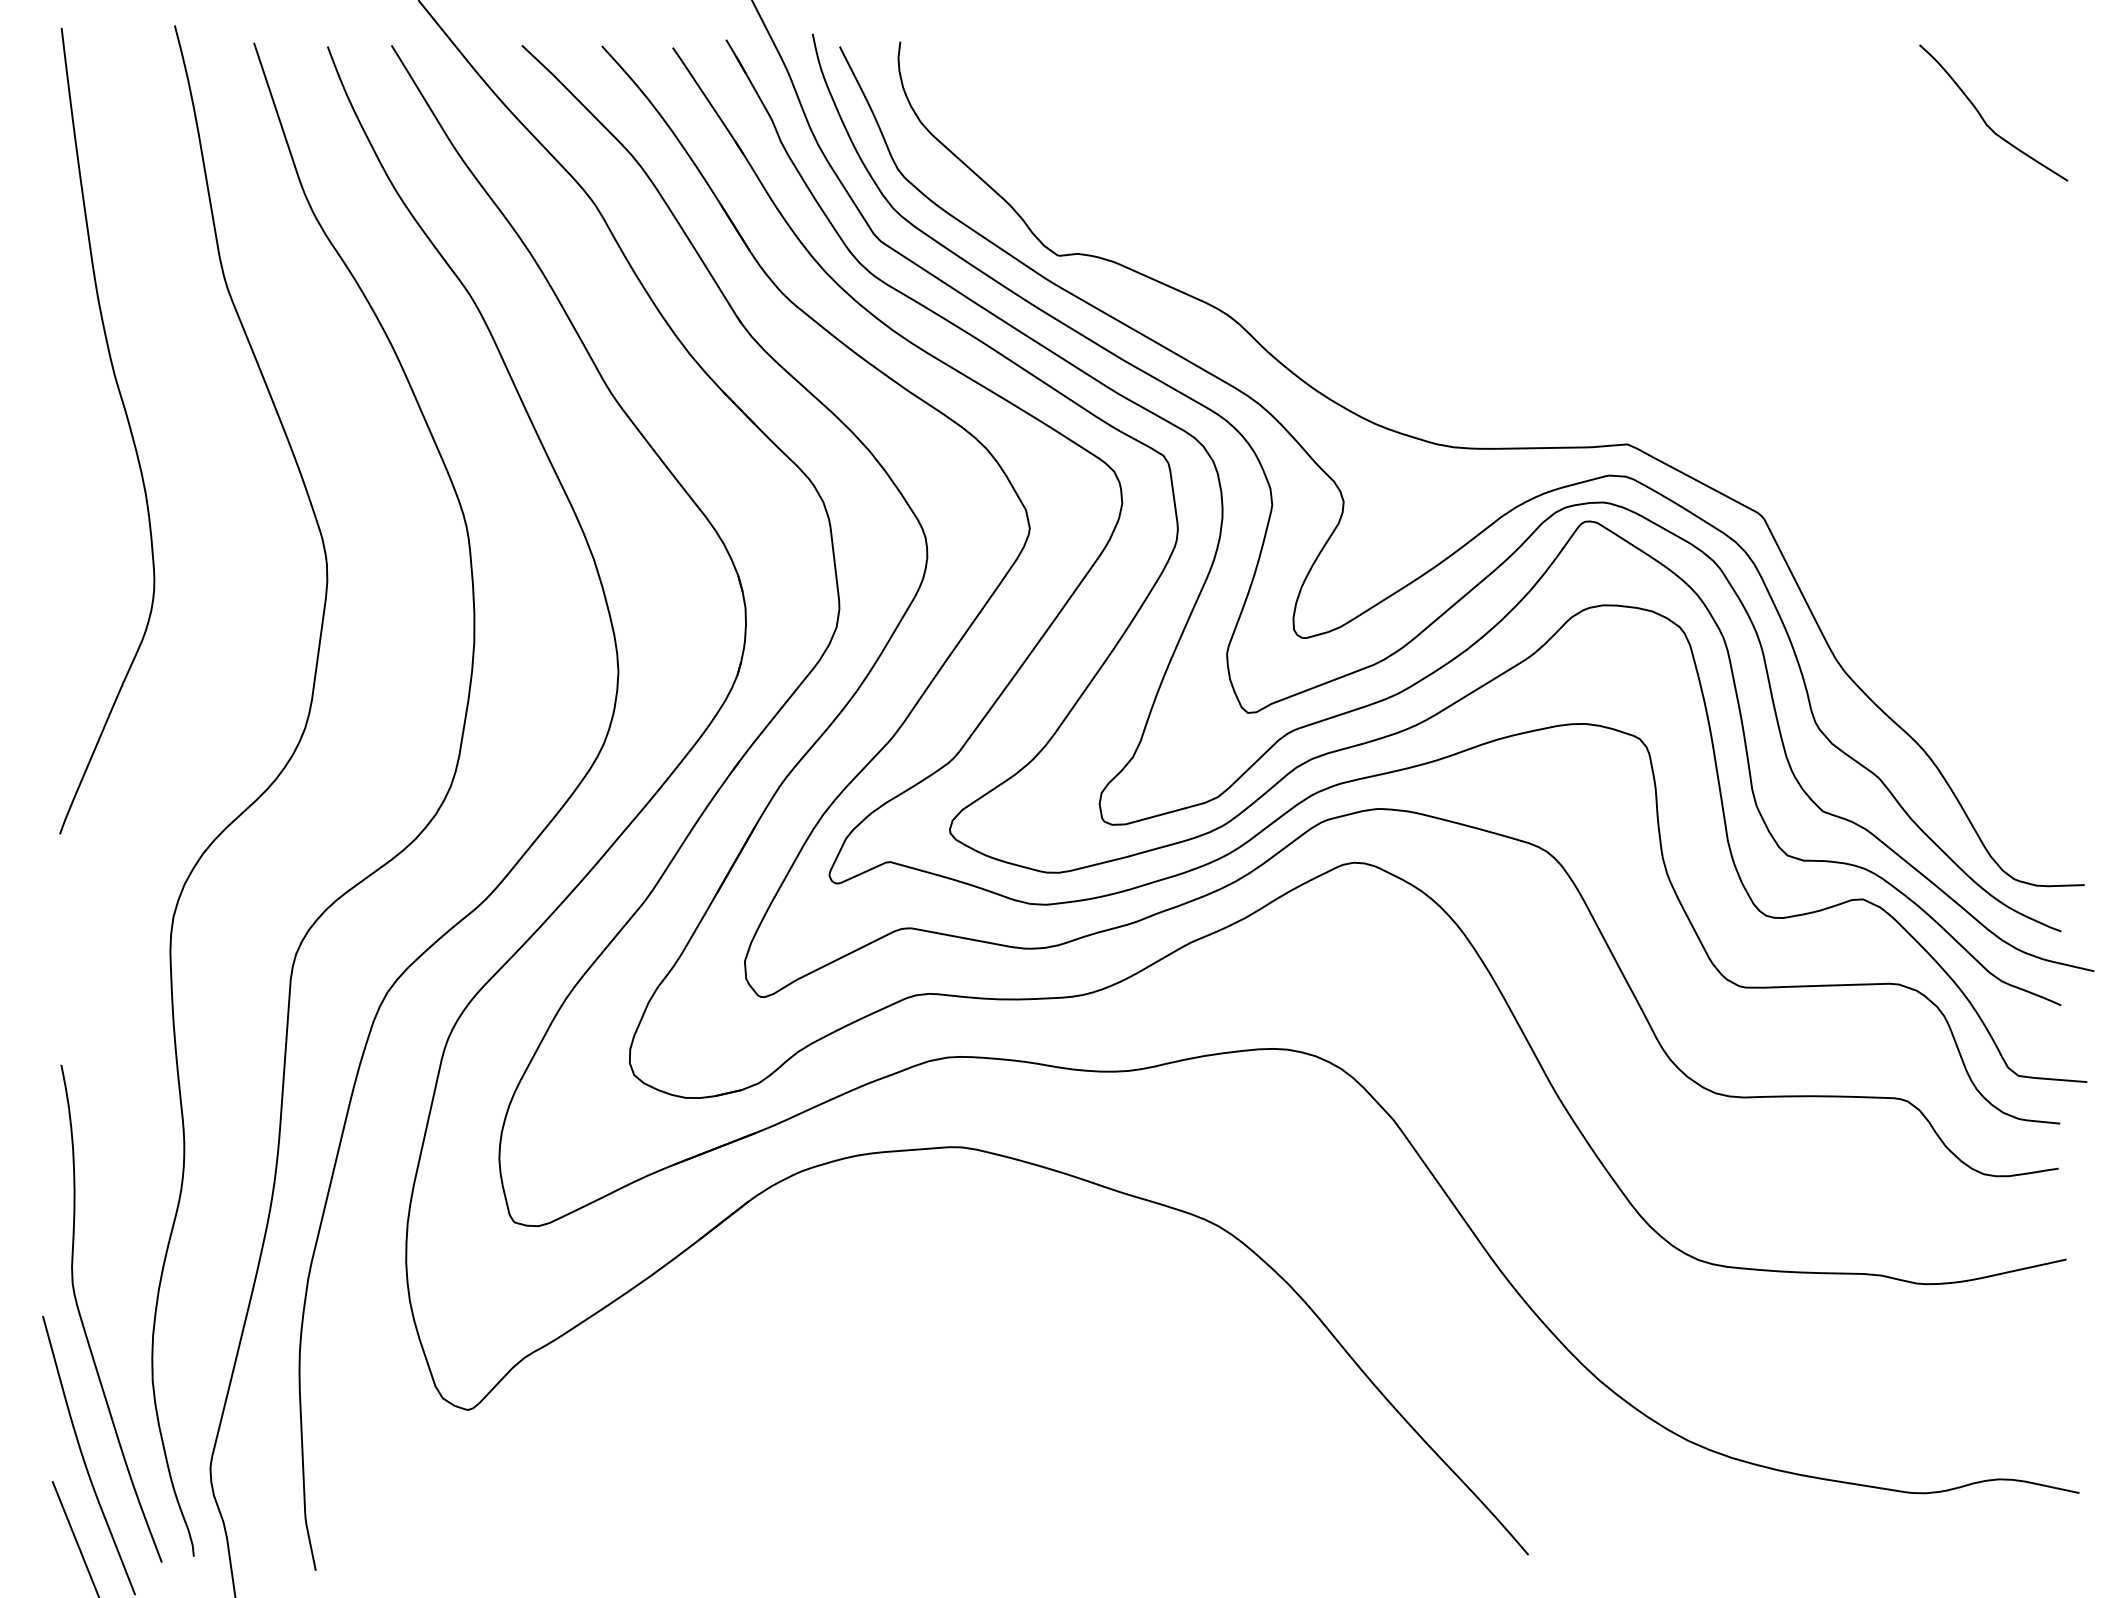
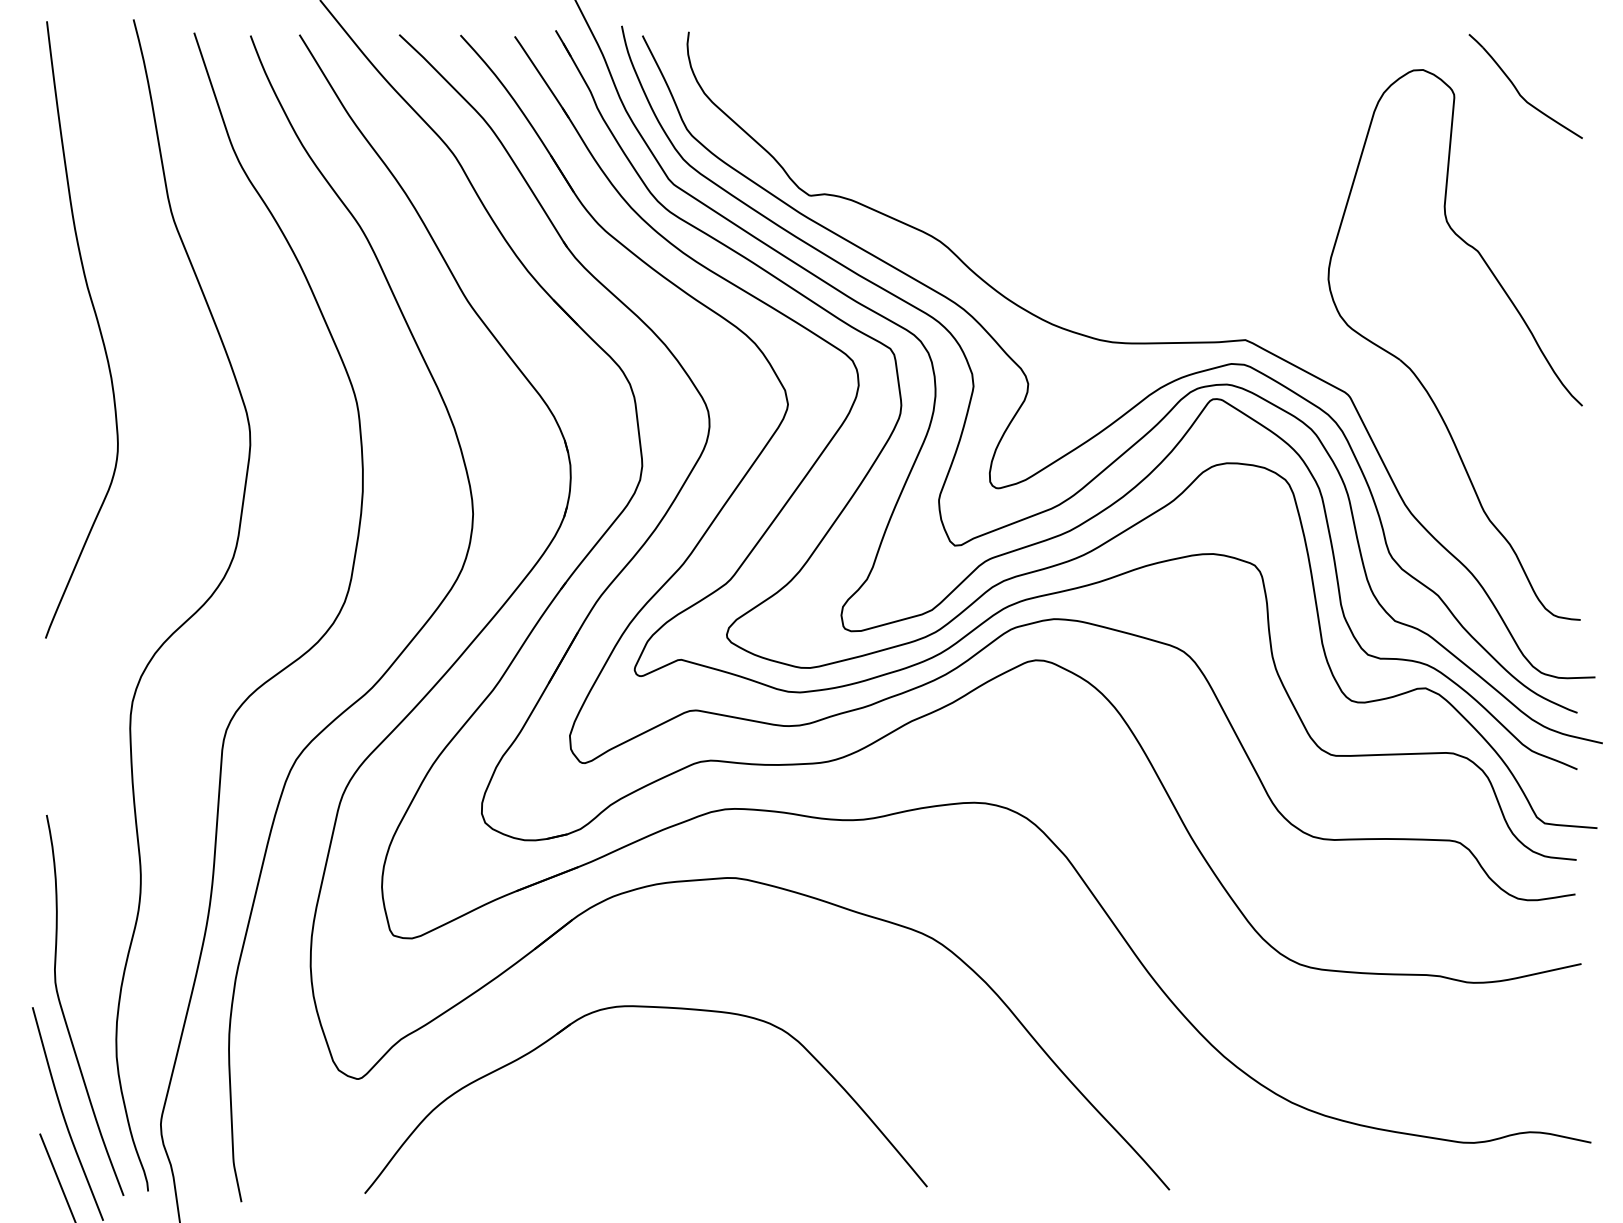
part: (1849, 488) -> (1415, 373), added
part: (844, 1316) -> (646, 1007), added

